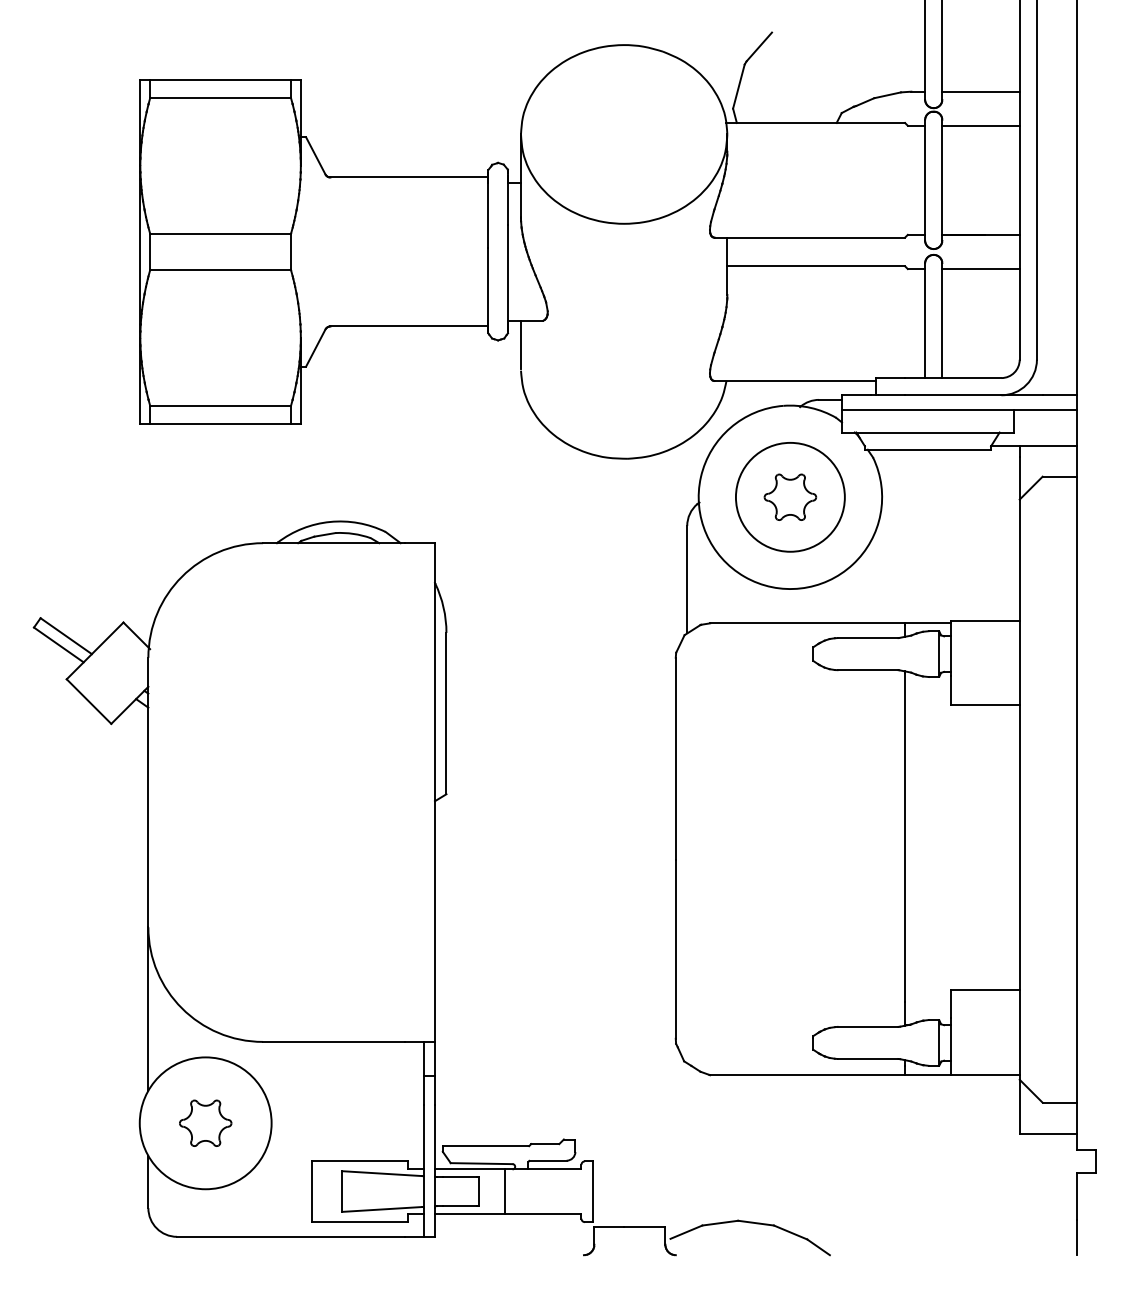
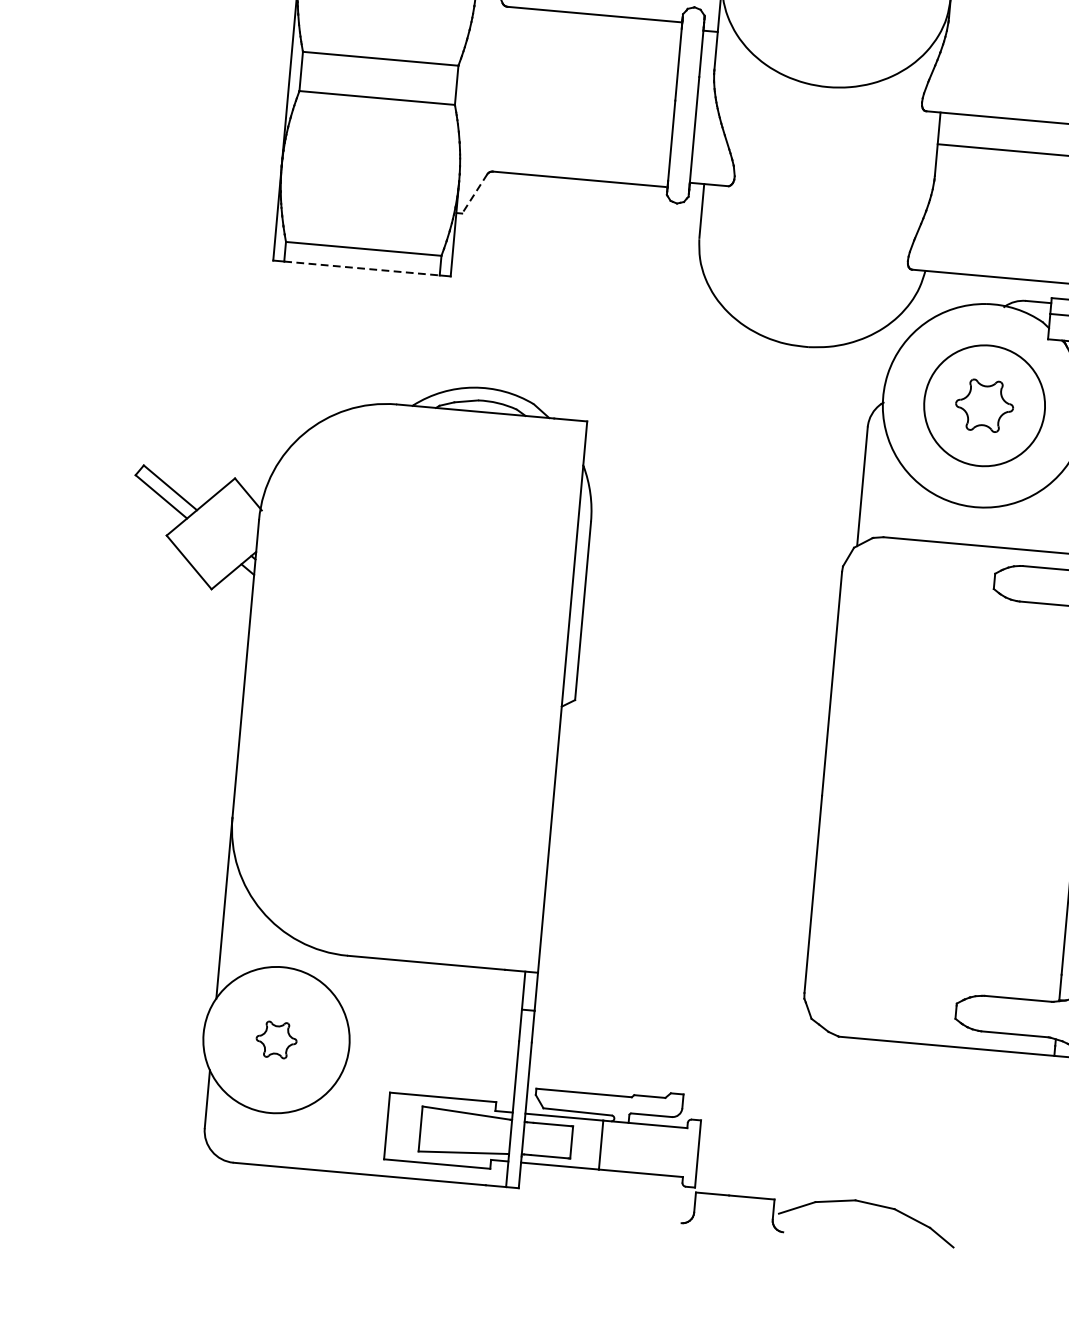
line: (315, 348) -> (474, 194), solid -> dashed
line: (221, 423) -> (363, 268), solid -> dashed
part: (205, 1122) -> (276, 1039), size x0.7

